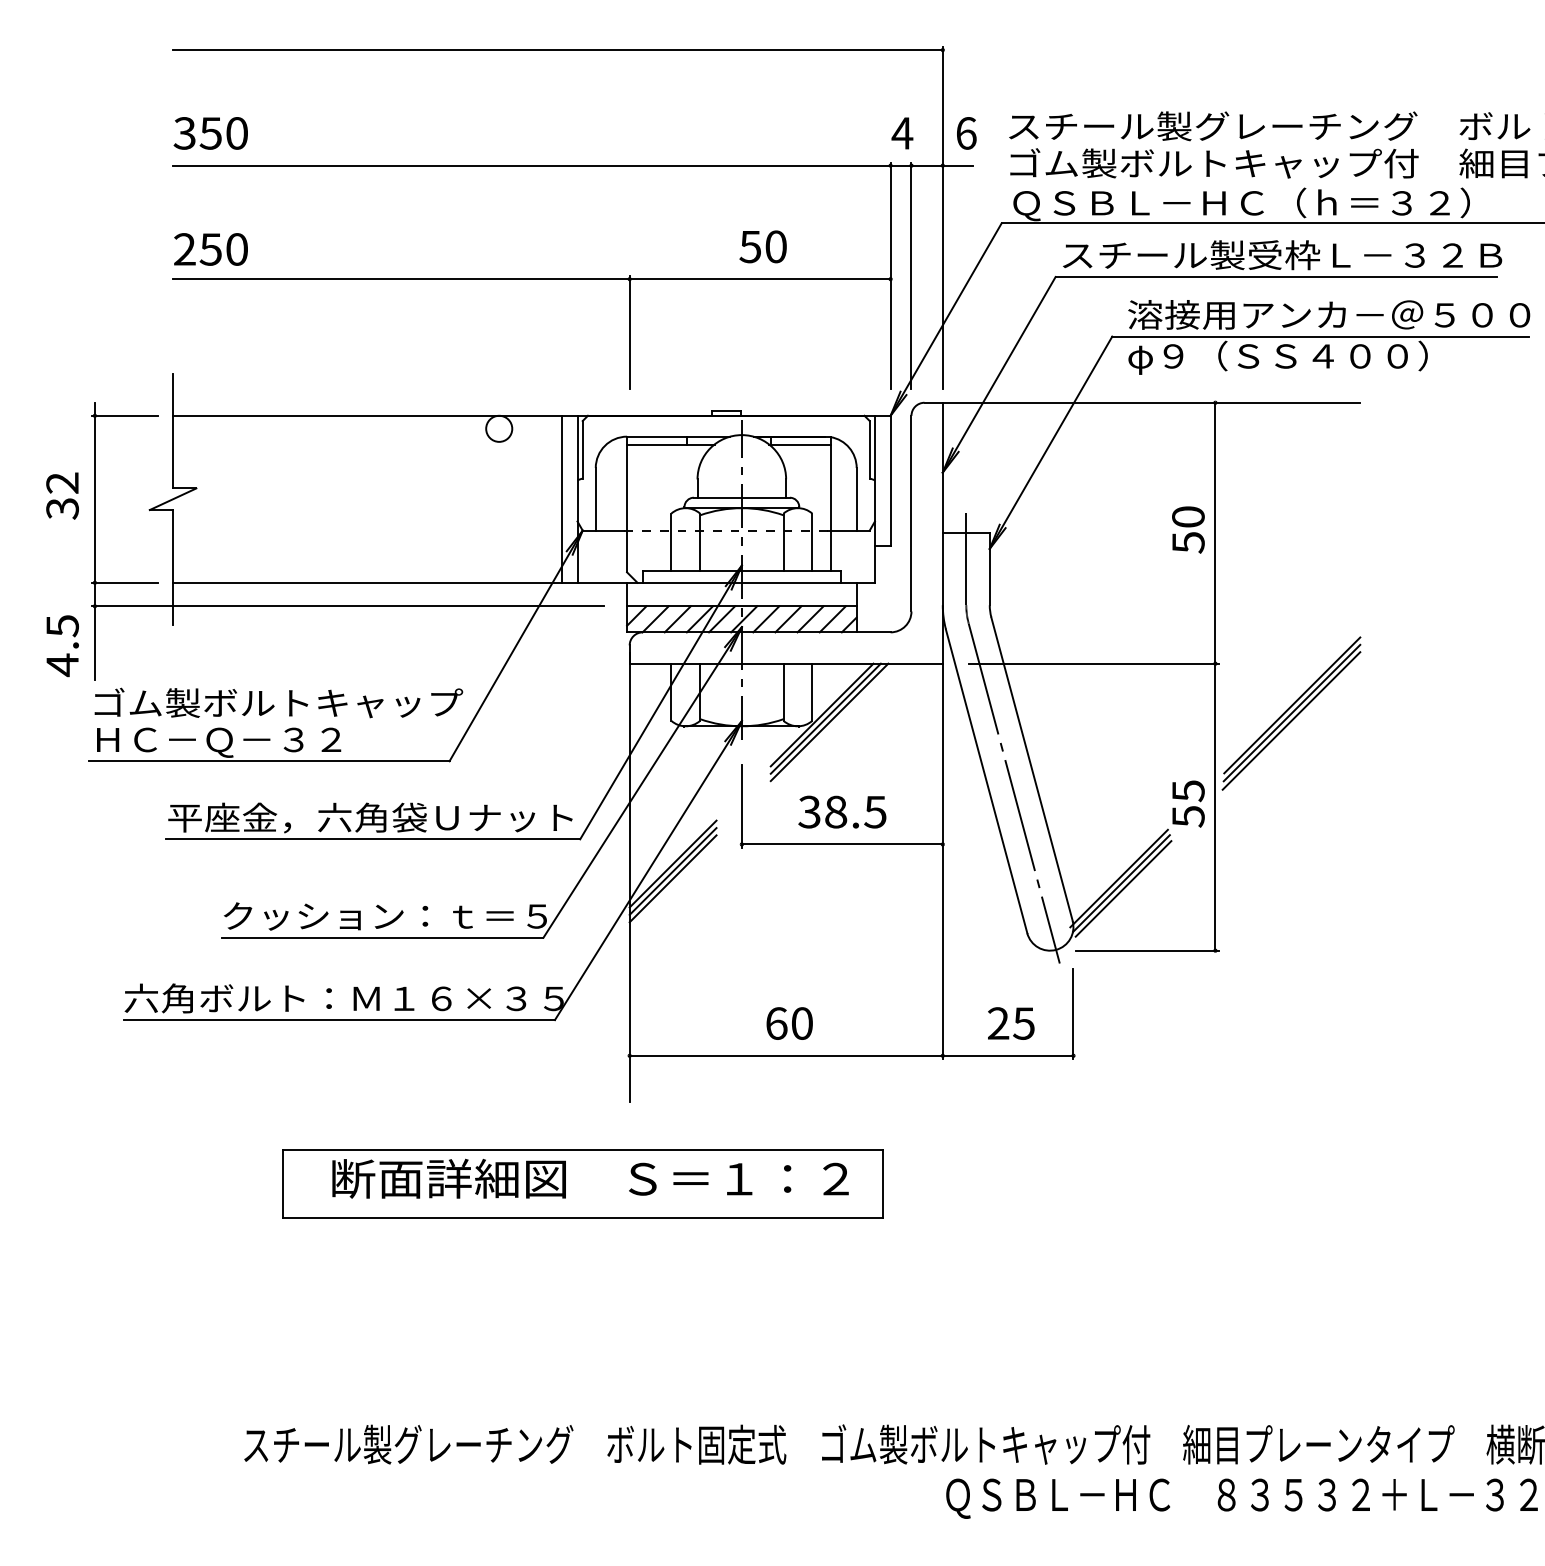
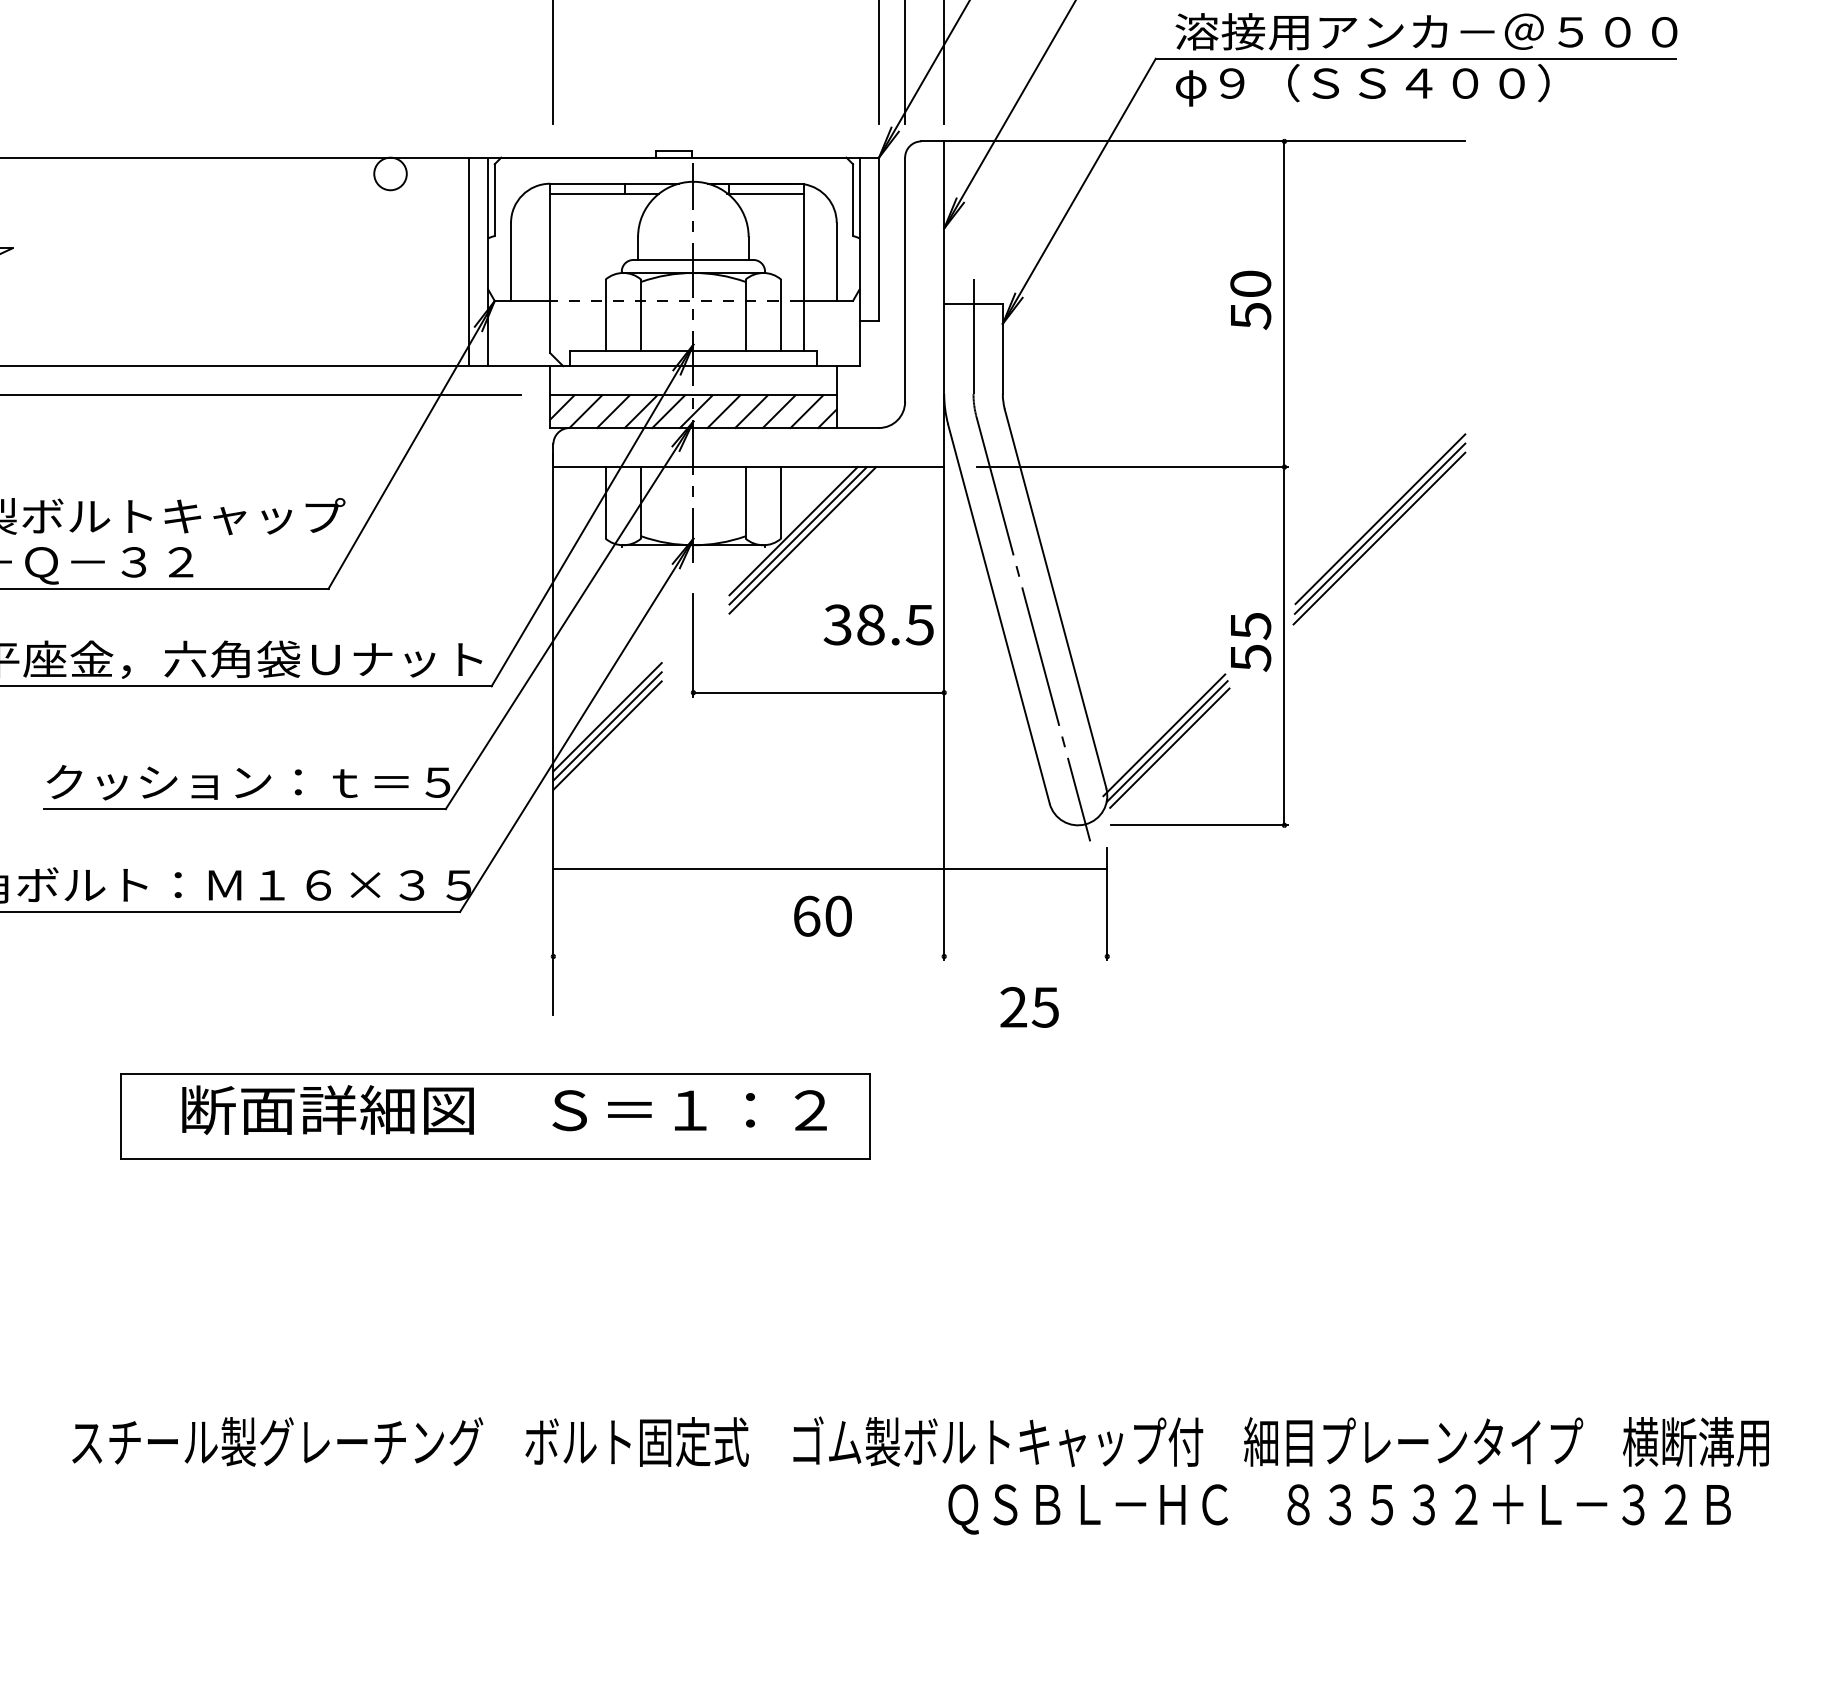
text: (842, 811) -> (878, 624), moved
text: (789, 1023) -> (822, 916), moved
text: (1011, 1023) -> (1029, 1007), moved
line: (851, 1055) -> (830, 868), moved

